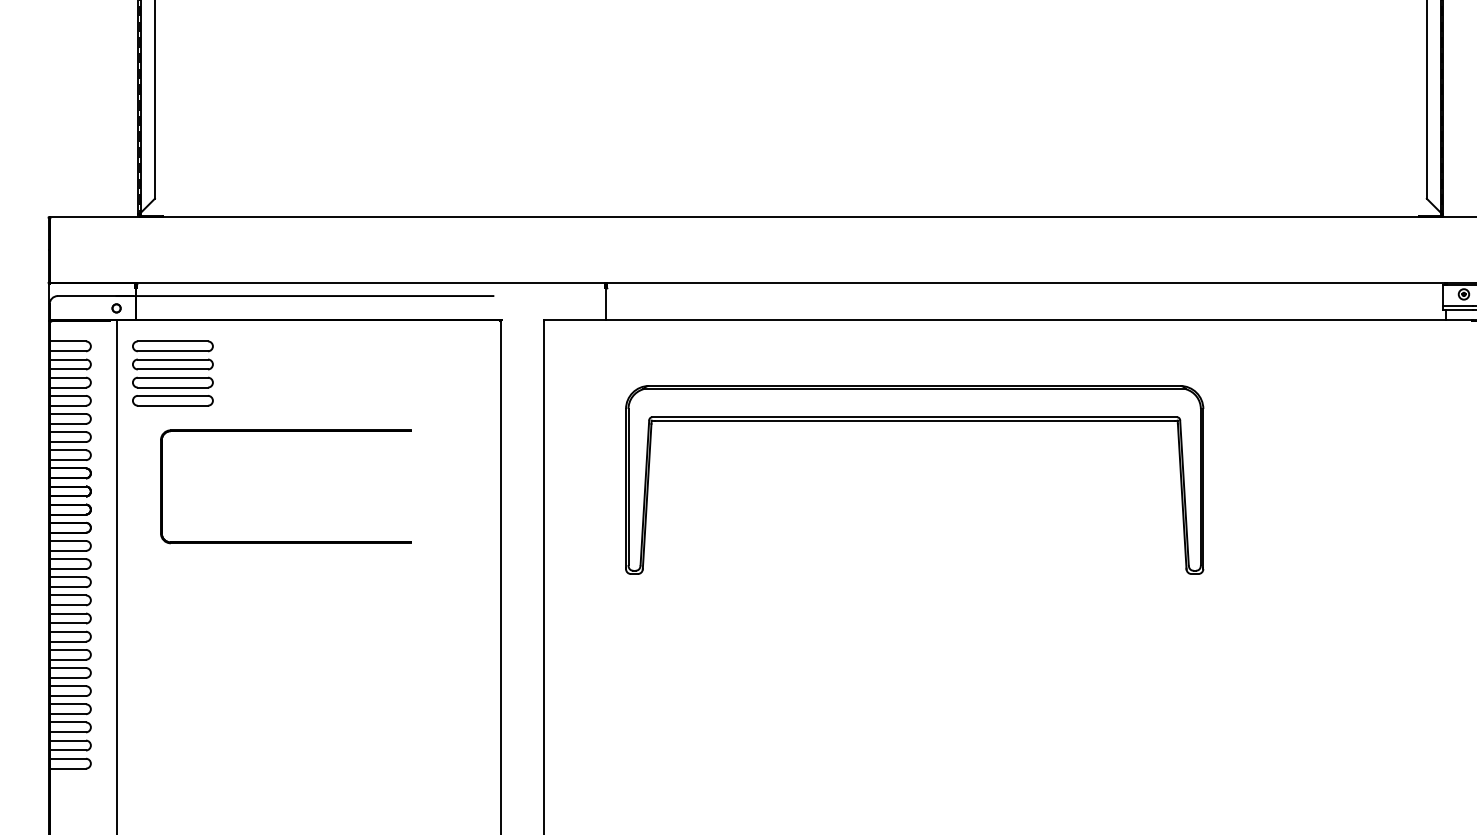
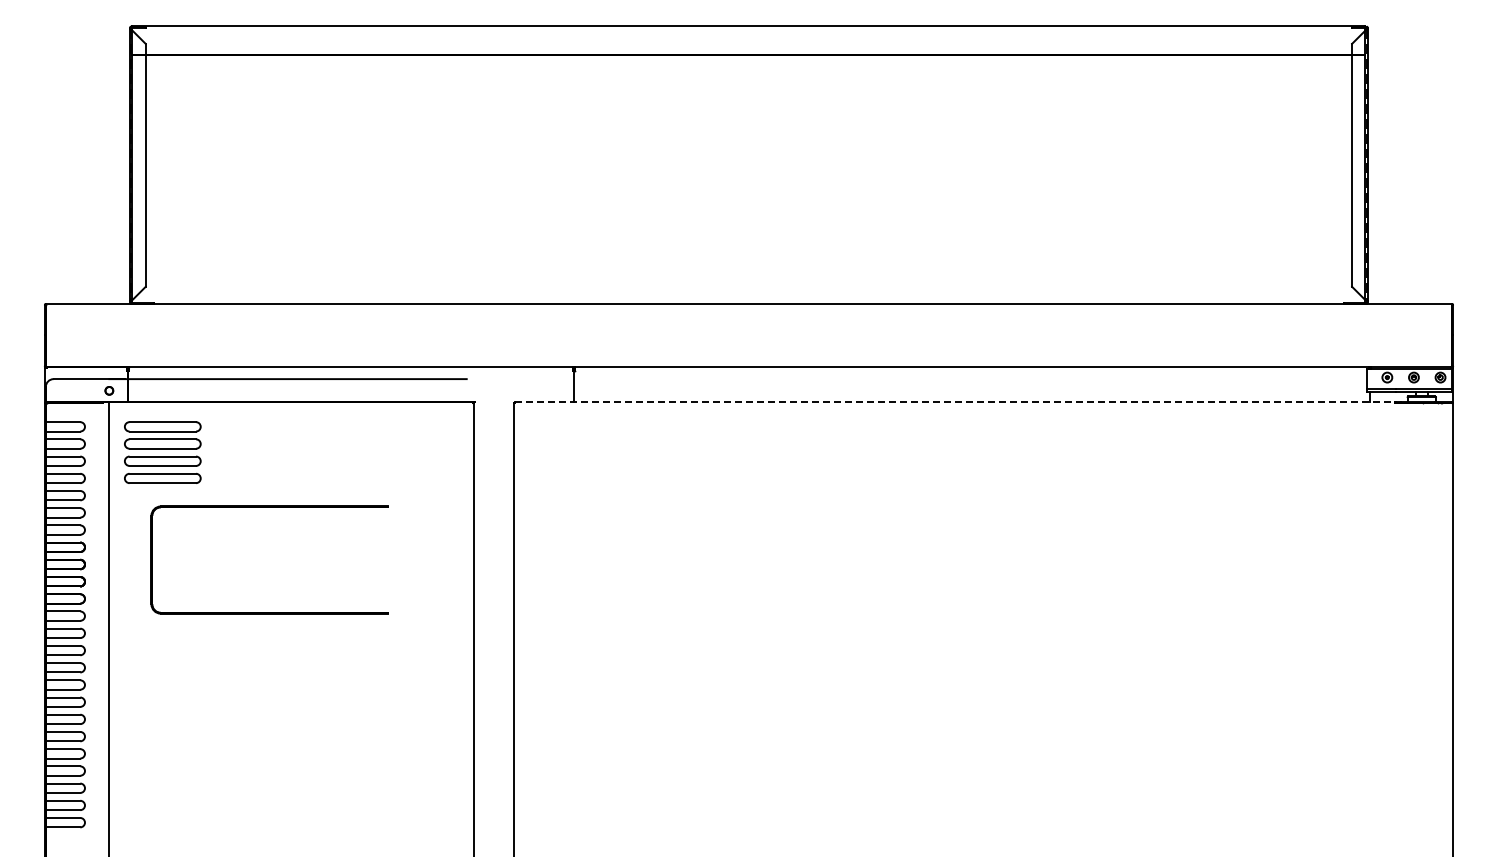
line: (1007, 319) -> (954, 401), solid -> dashed
part: (913, 420) -> (865, 497), removed

